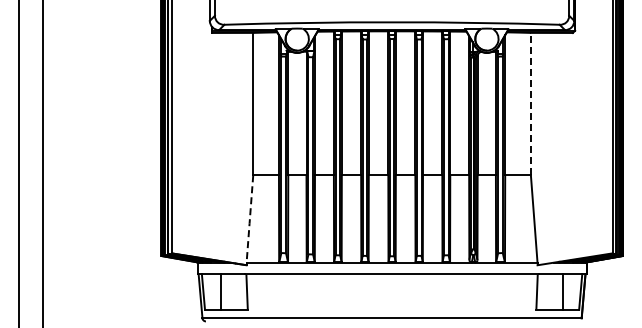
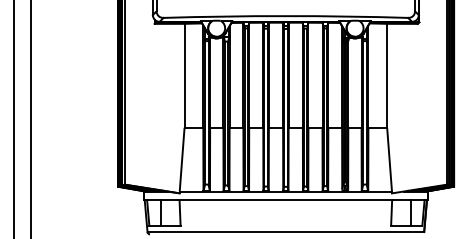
line: (530, 103) -> (386, 75), dashed -> solid
line: (249, 219) -> (181, 159), dashed -> solid

